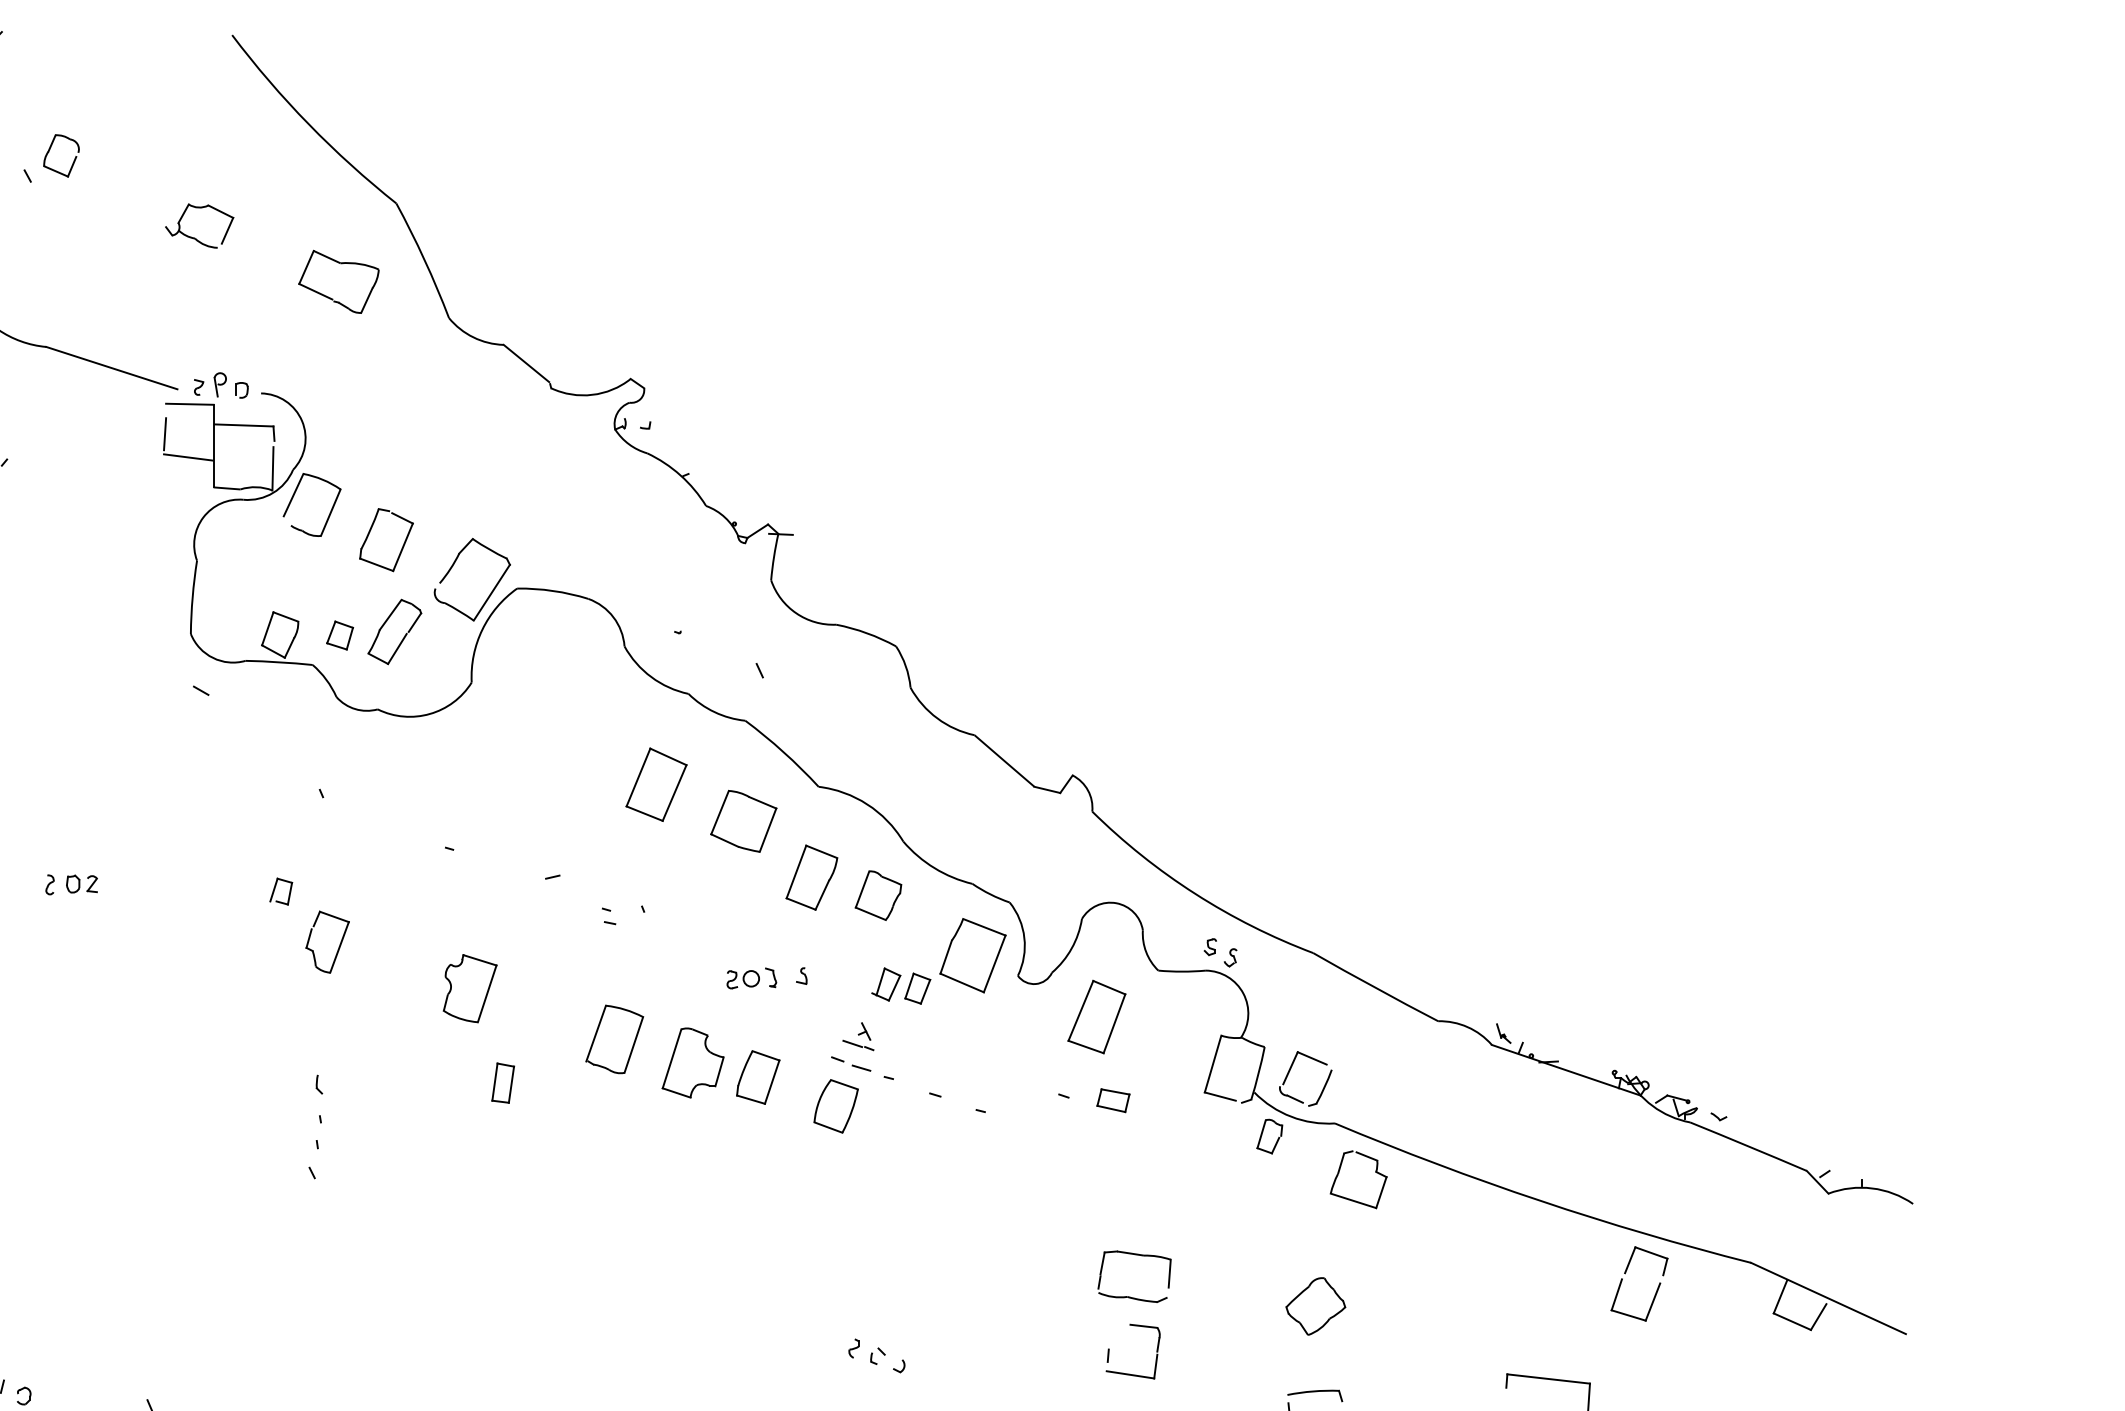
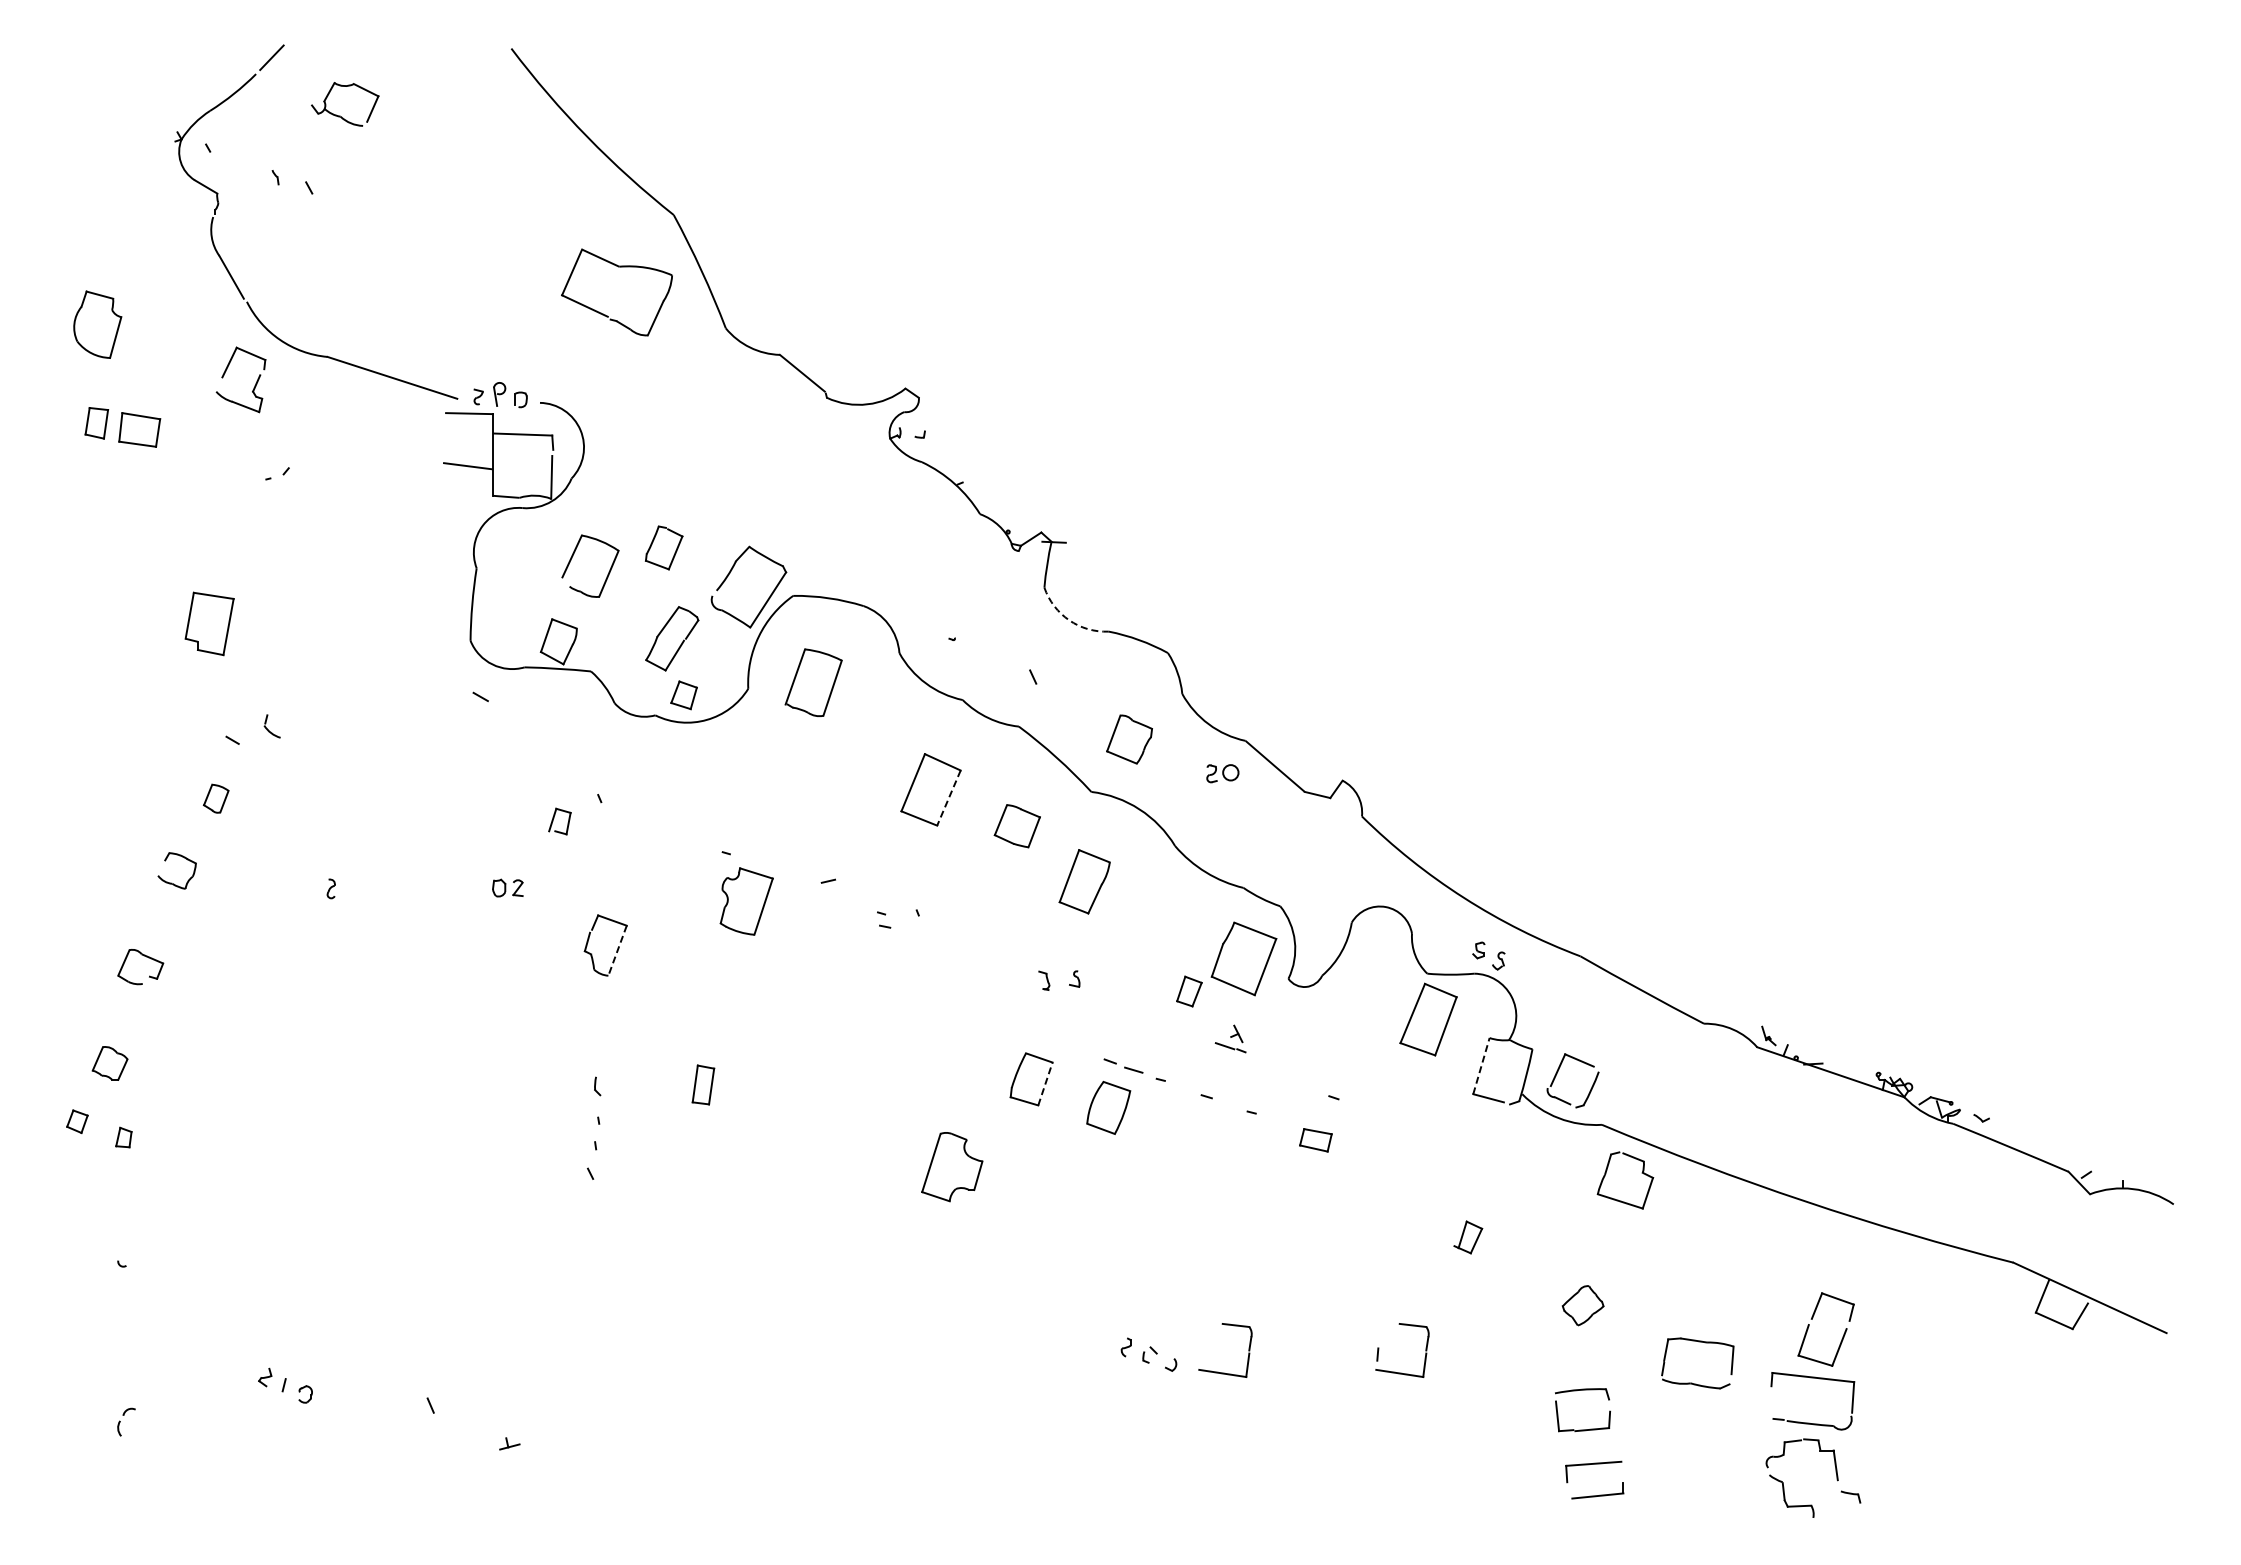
part: (50, 150) -> (331, 162), removed
part: (194, 237) -> (340, 115), moved
part: (338, 281) -> (616, 292), size x1.4
line: (165, 434) -> (445, 443), removed
part: (330, 510) -> (608, 571), moved
part: (386, 539) -> (664, 547), size x0.7
arc: (796, 613) -> (1069, 620), solid -> dashed
part: (339, 635) -> (683, 695), moved
line: (674, 793) -> (948, 798), solid -> dashed
part: (743, 821) -> (1017, 826), size x0.7
part: (81, 883) -> (507, 887), moved
part: (280, 891) -> (559, 821), moved
part: (878, 895) -> (1129, 739), moved
line: (339, 947) -> (617, 950), solid -> dashed
part: (742, 979) -> (1222, 773), moved
part: (886, 984) -> (1468, 1237), moved
part: (469, 988) -> (746, 901), moved
part: (1096, 1016) -> (1428, 1019), moved
part: (858, 1036) -> (1230, 1038), moved
part: (614, 1039) -> (813, 682), moved
part: (693, 1063) -> (952, 1167), moved
line: (1213, 1063) -> (1481, 1065), solid -> dashed
line: (772, 1081) -> (1045, 1083), solid -> dashed
part: (503, 1082) -> (703, 1084), moved
part: (1113, 1100) -> (1315, 1140), moved
part: (1269, 1136) -> (1537, 1137), removed
part: (1622, 1280) -> (1809, 1326), moved
part: (1129, 1296) -> (1692, 1382), moved
part: (1316, 1306) -> (1583, 1305), size x0.7
part: (953, 1373) -> (1224, 1372), added

